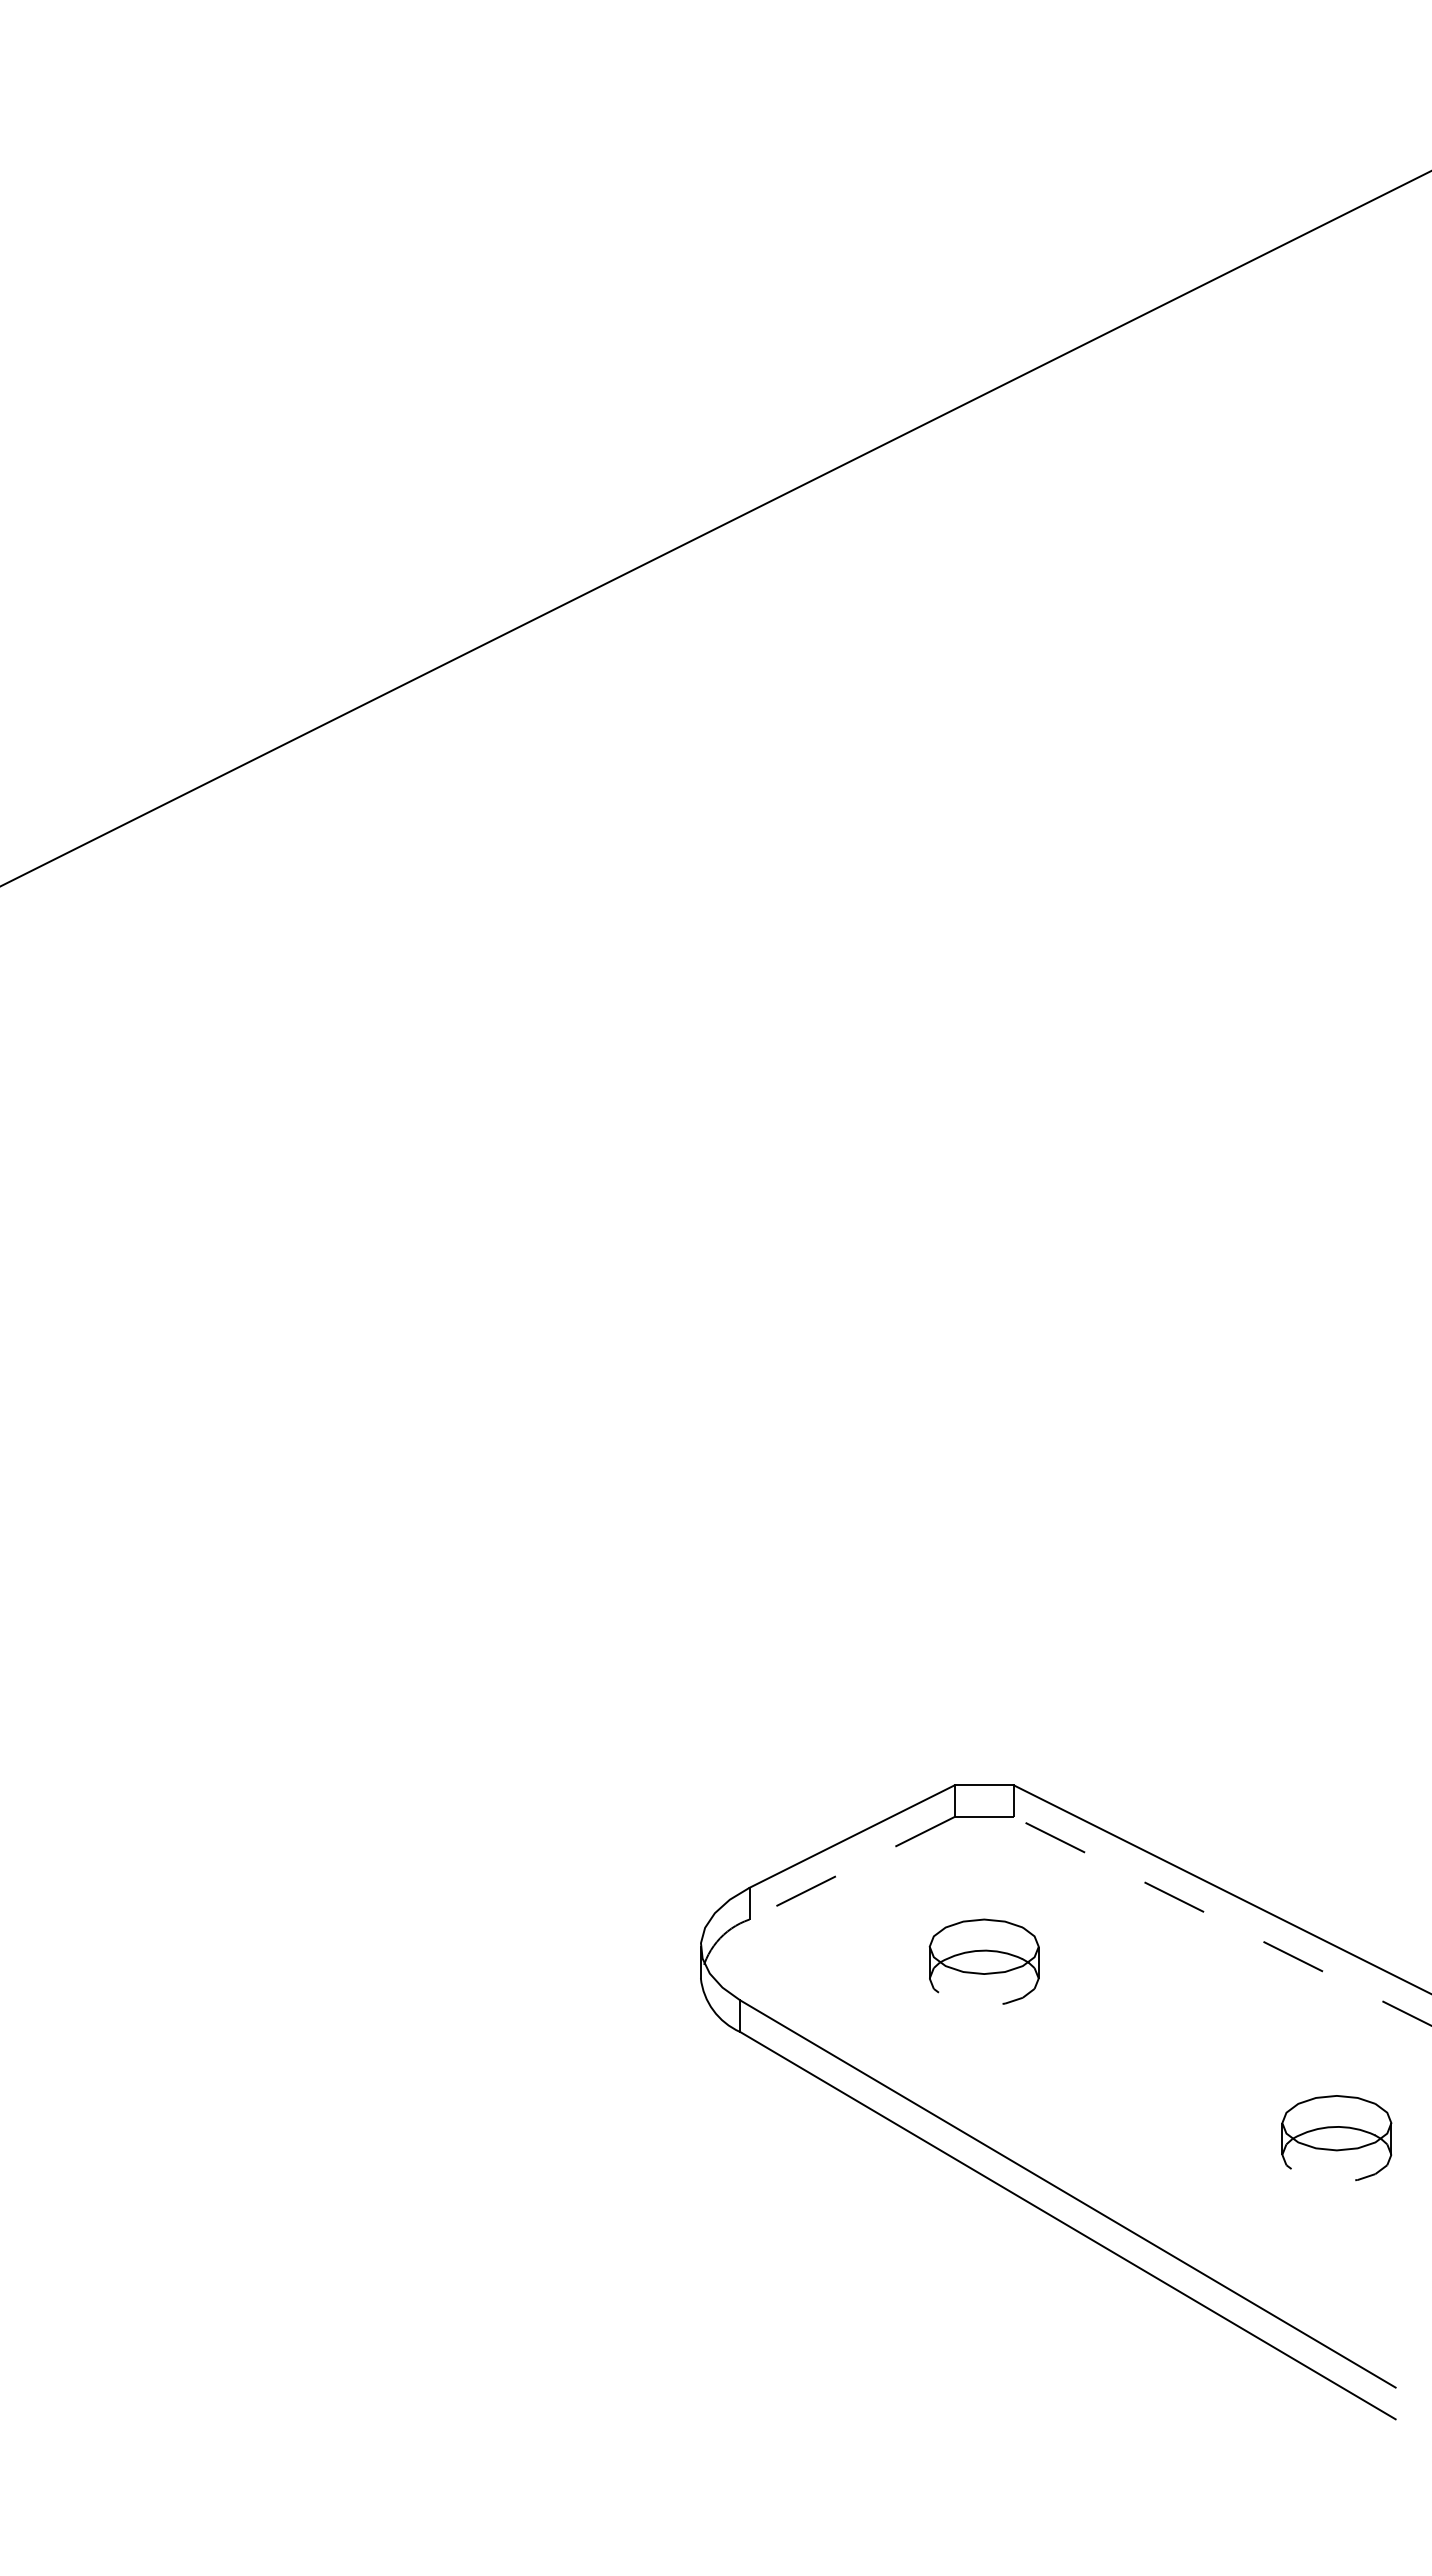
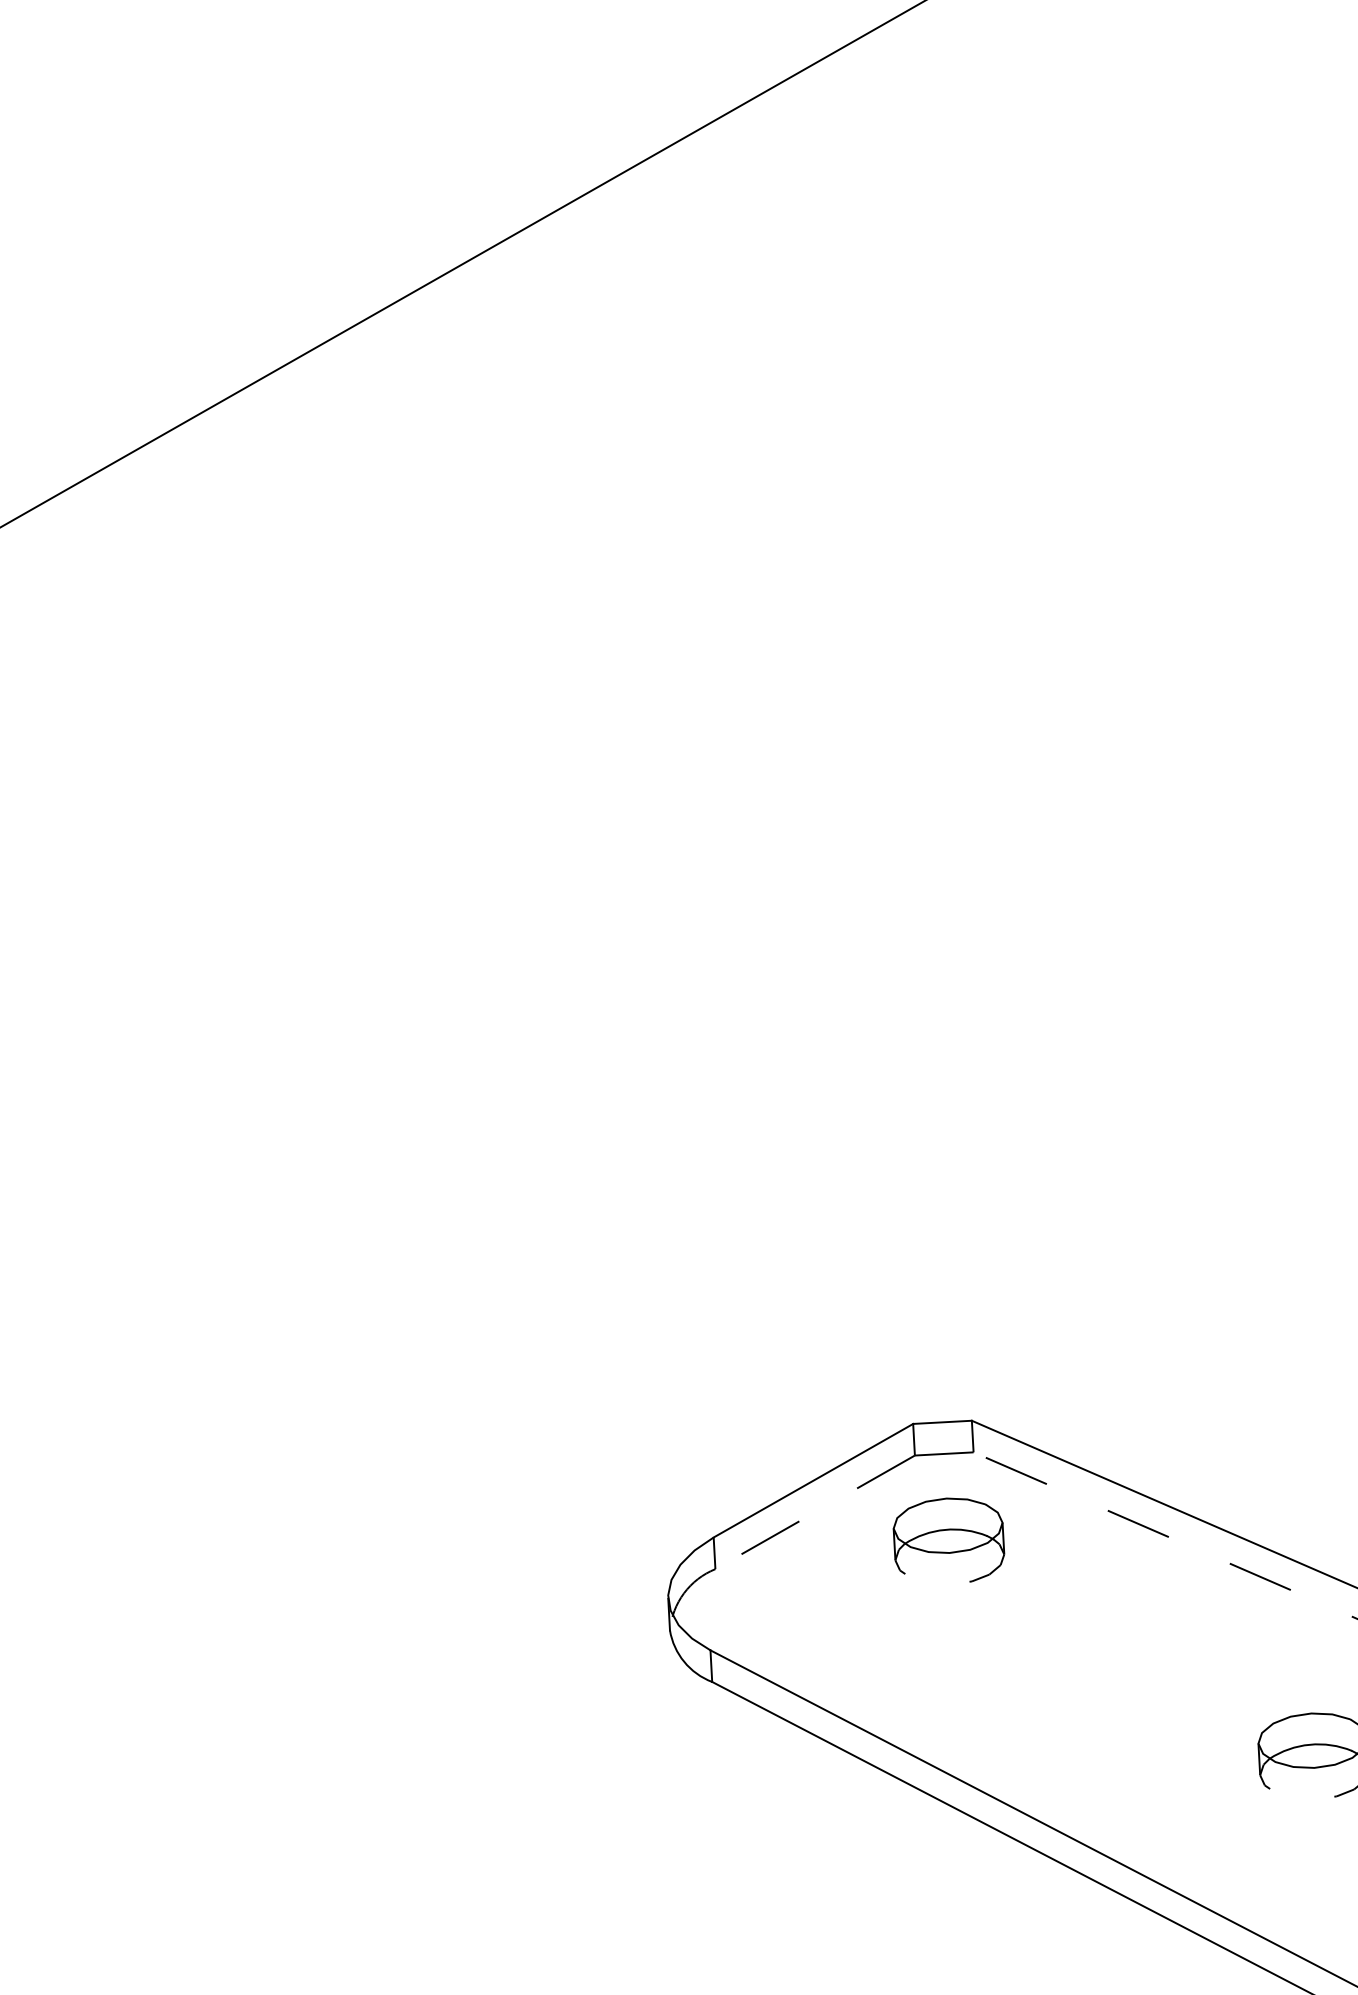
part: (983, 1961) -> (948, 1540), moved

